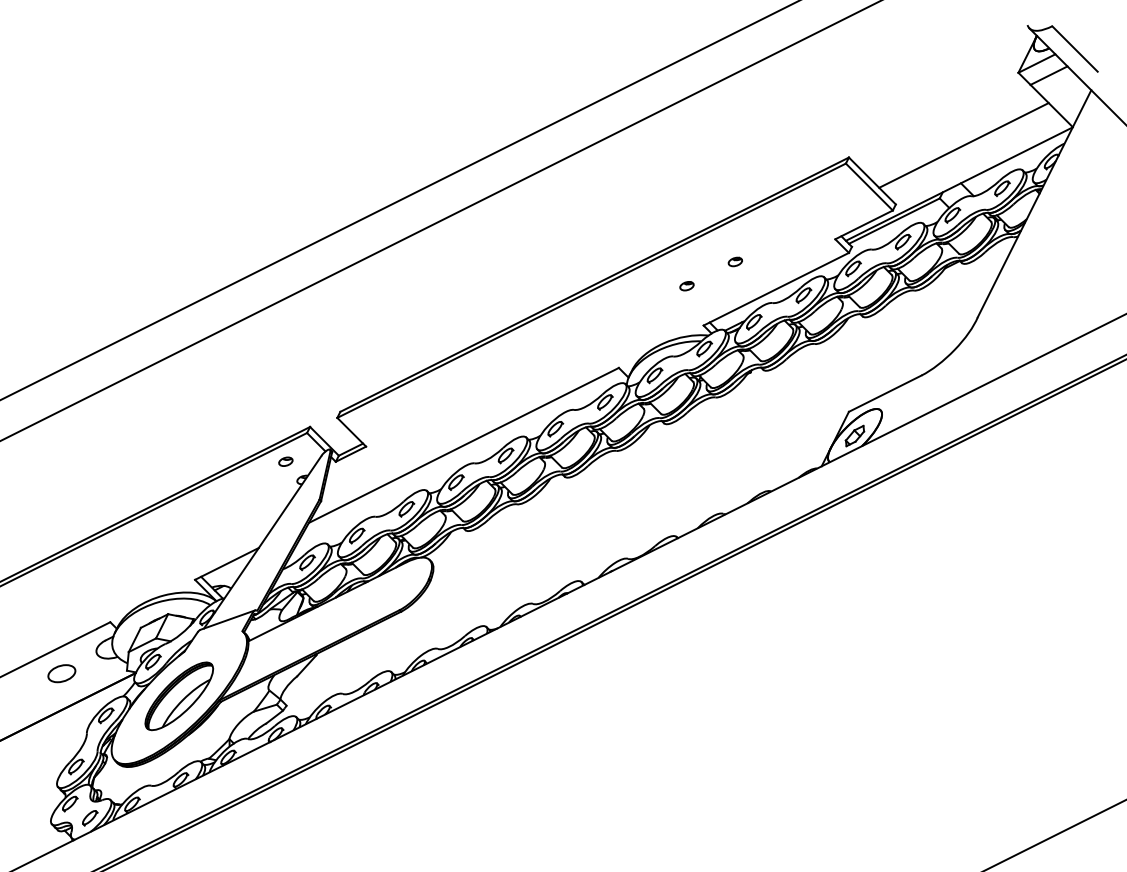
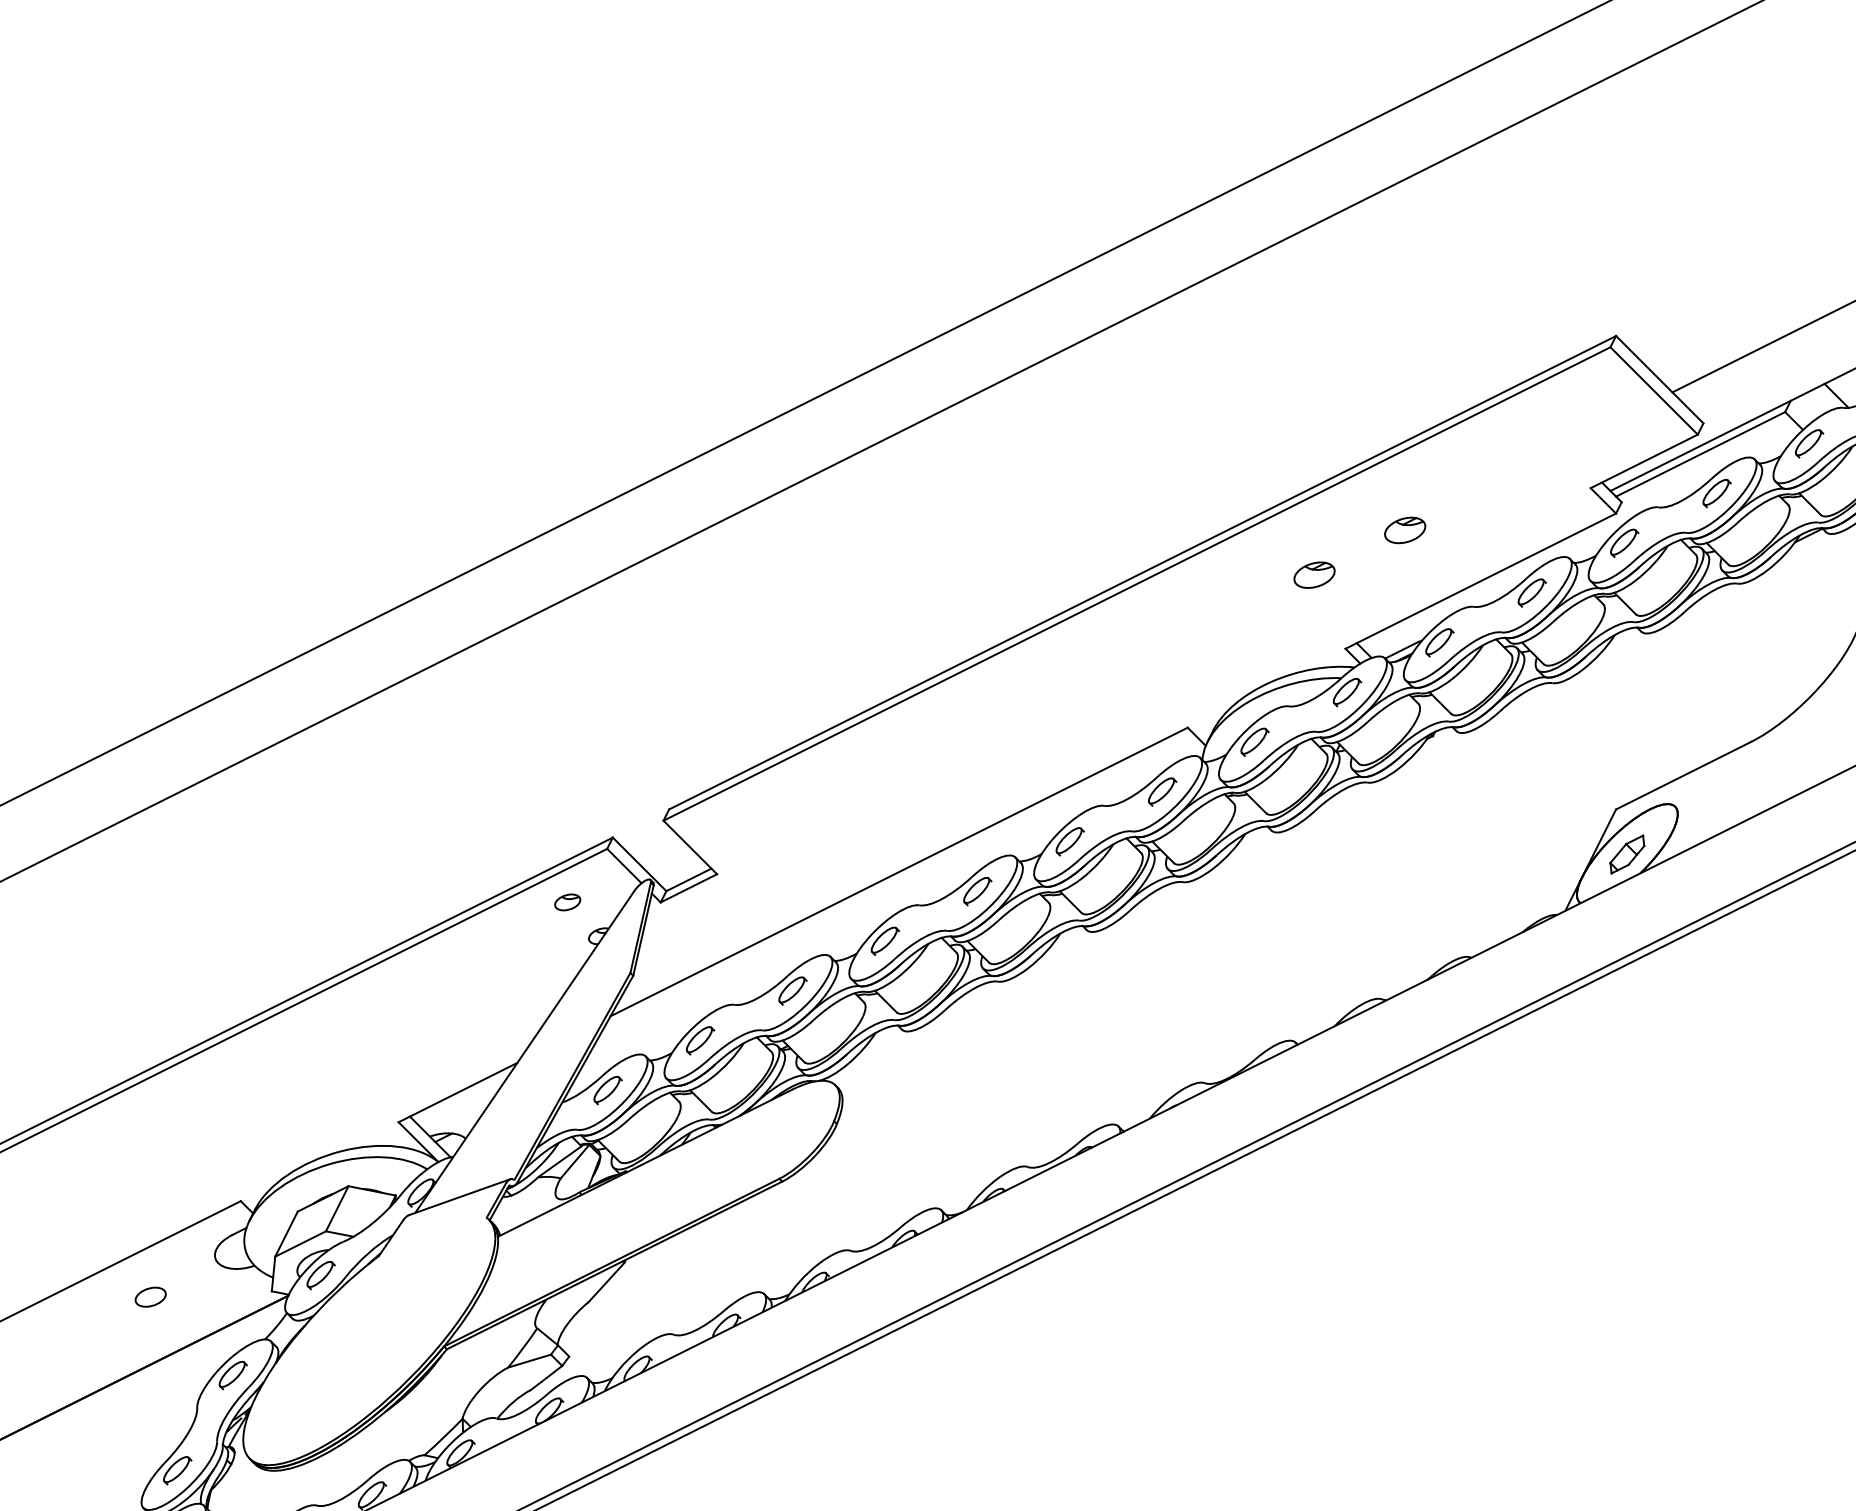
part: (734, 261) -> (1402, 529), size x1.6
part: (686, 286) -> (1313, 576), size x1.6
part: (61, 673) -> (149, 1296), size x0.6
part: (179, 696) -> (369, 1339), removed

